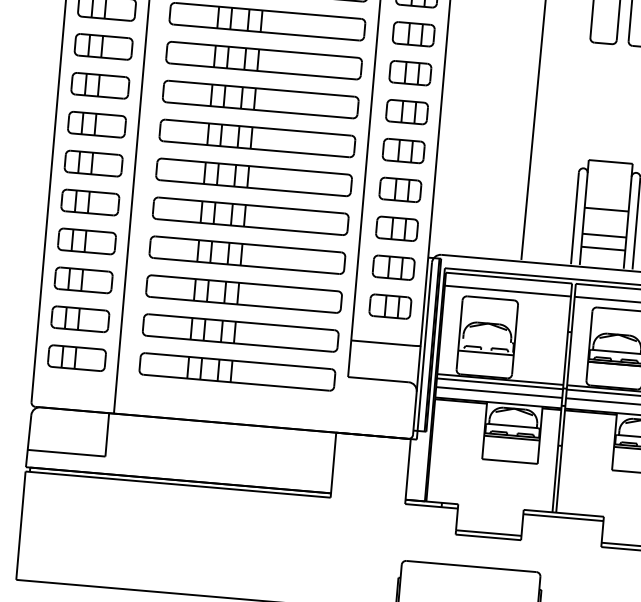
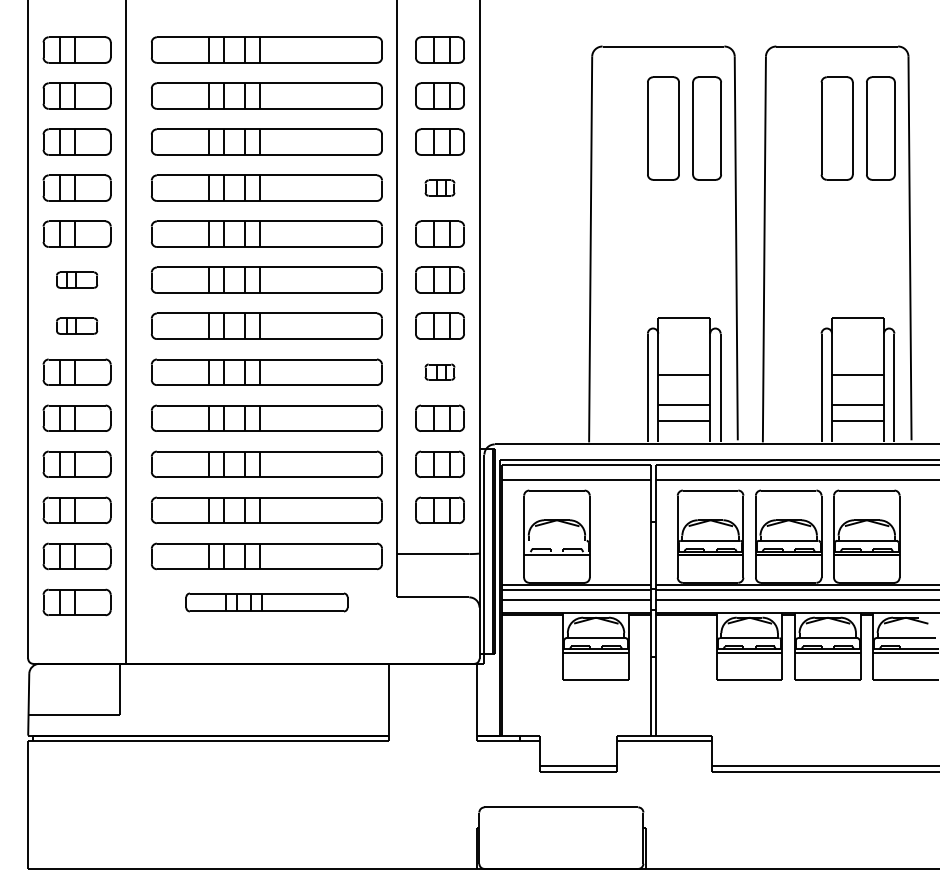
part: (413, 33) -> (439, 187), size x0.6
part: (99, 85) -> (76, 279), size x0.6
part: (96, 124) -> (76, 325), size x0.6
part: (400, 189) -> (439, 371), size x0.6
part: (237, 371) -> (266, 602), size x0.7

